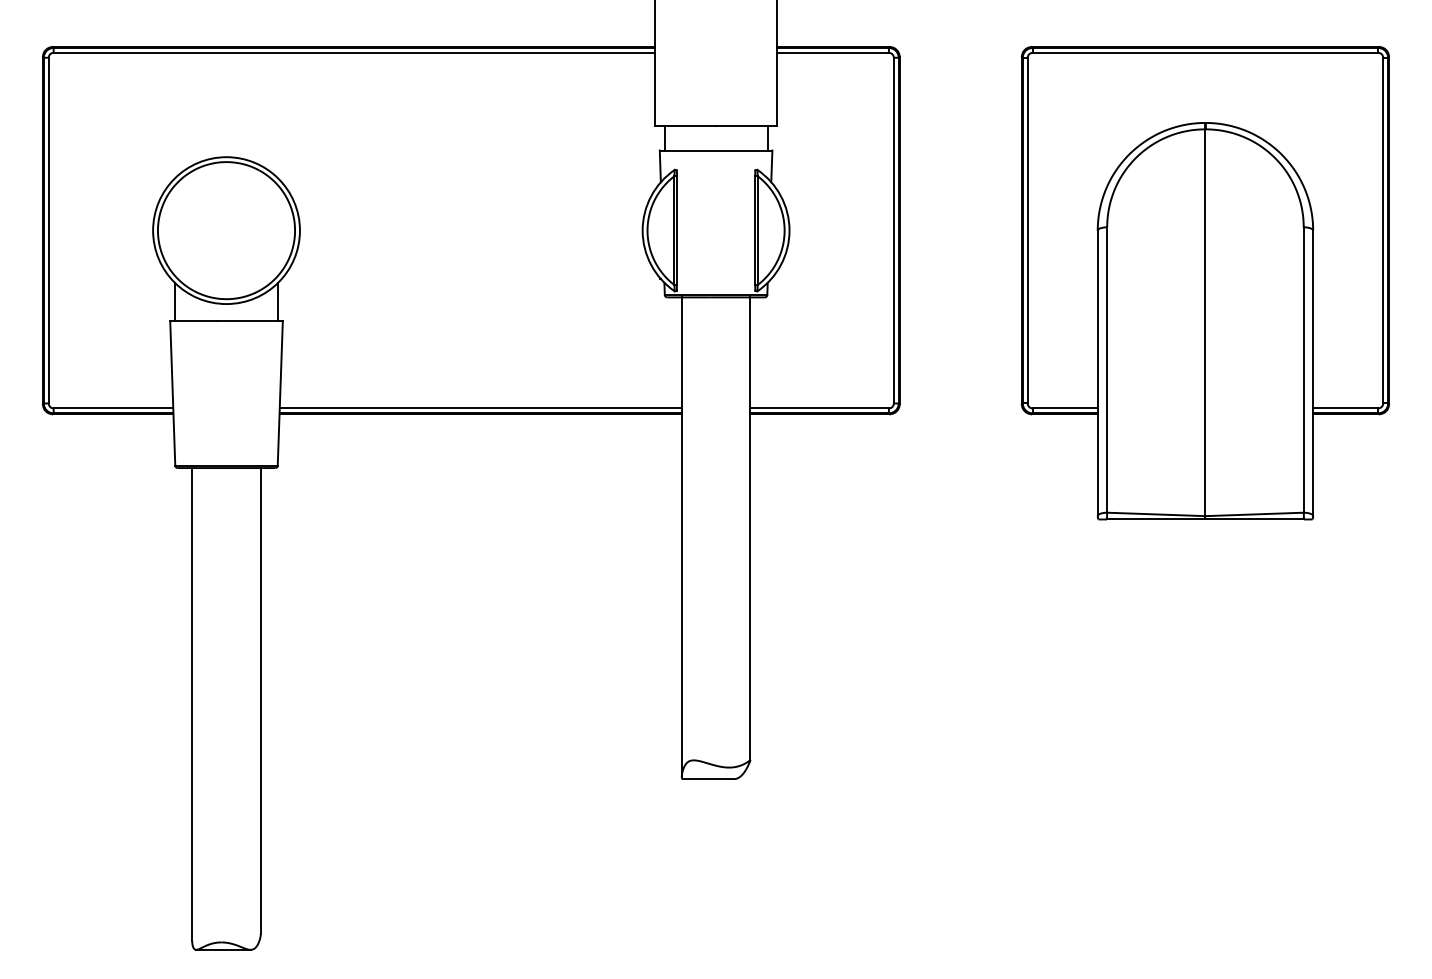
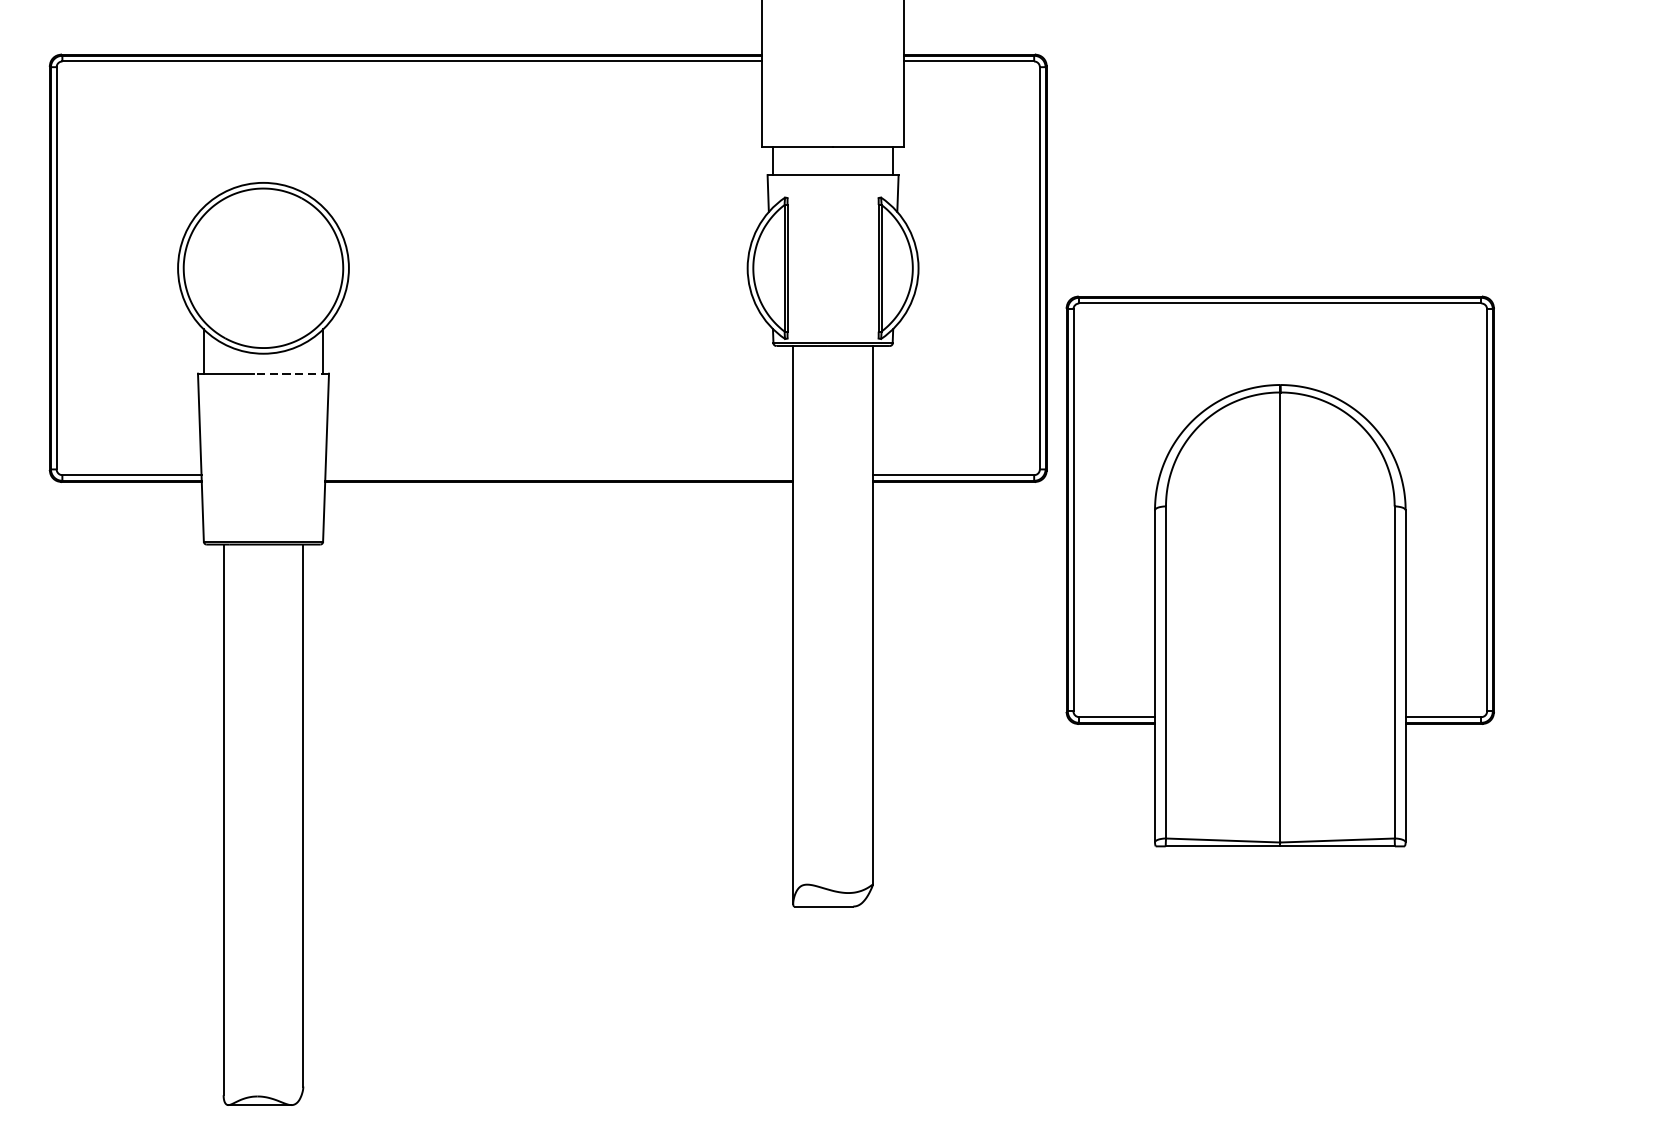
part: (1205, 283) -> (1280, 571), moved
line: (250, 321) -> (291, 374), solid -> dashed
line: (480, 408) -> (558, 475), removed

